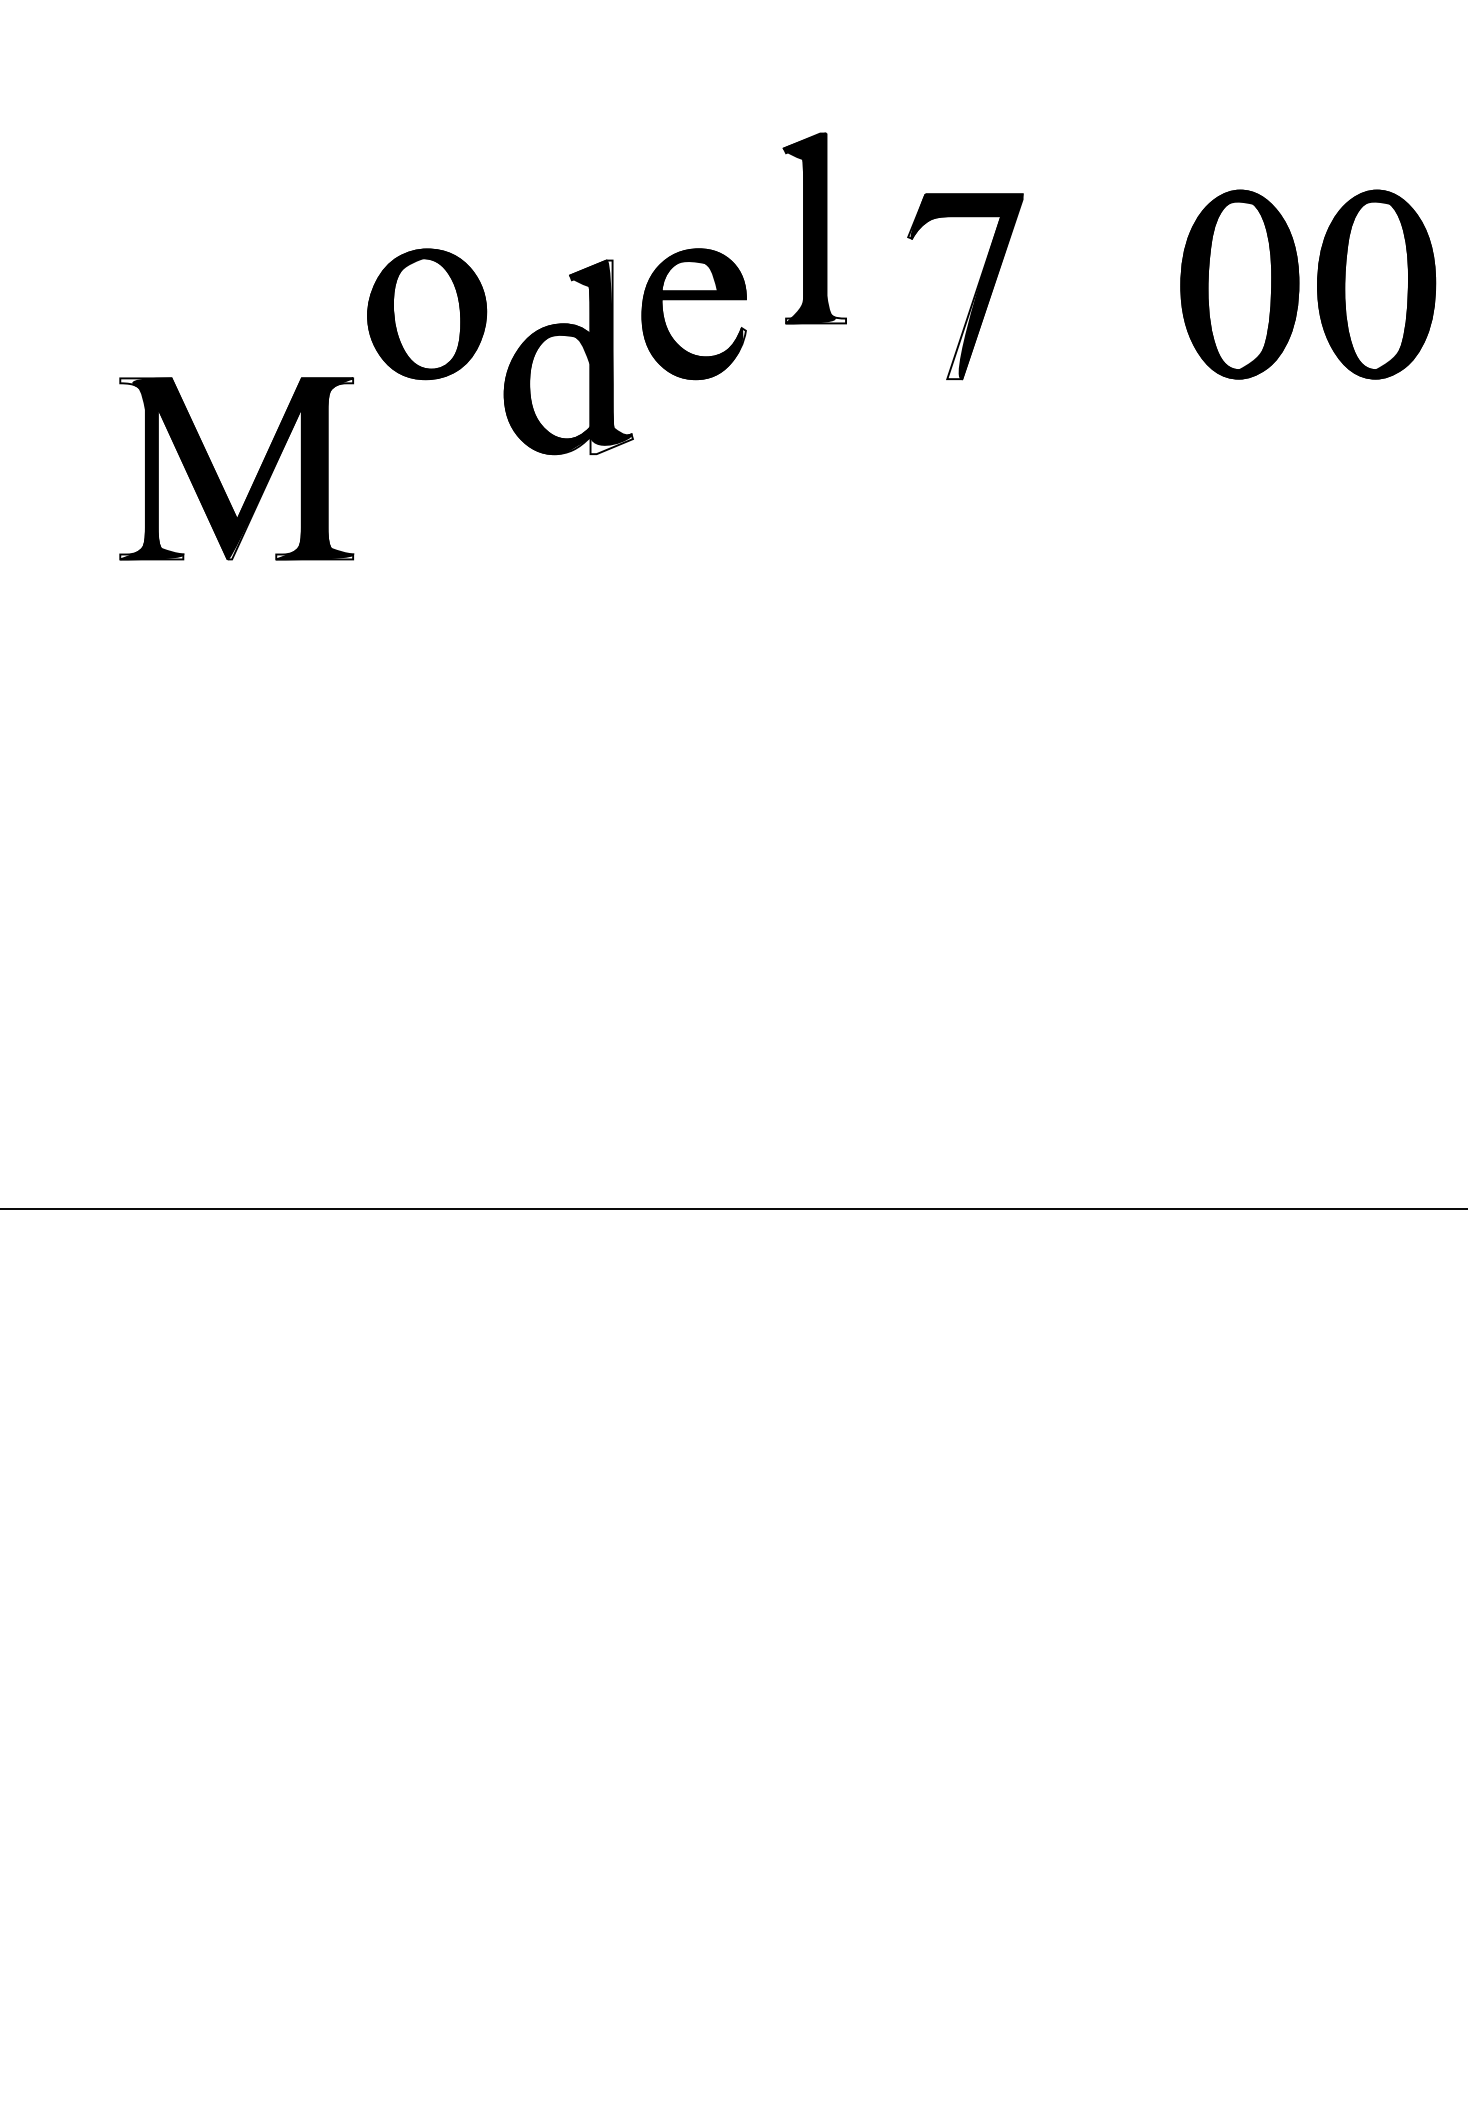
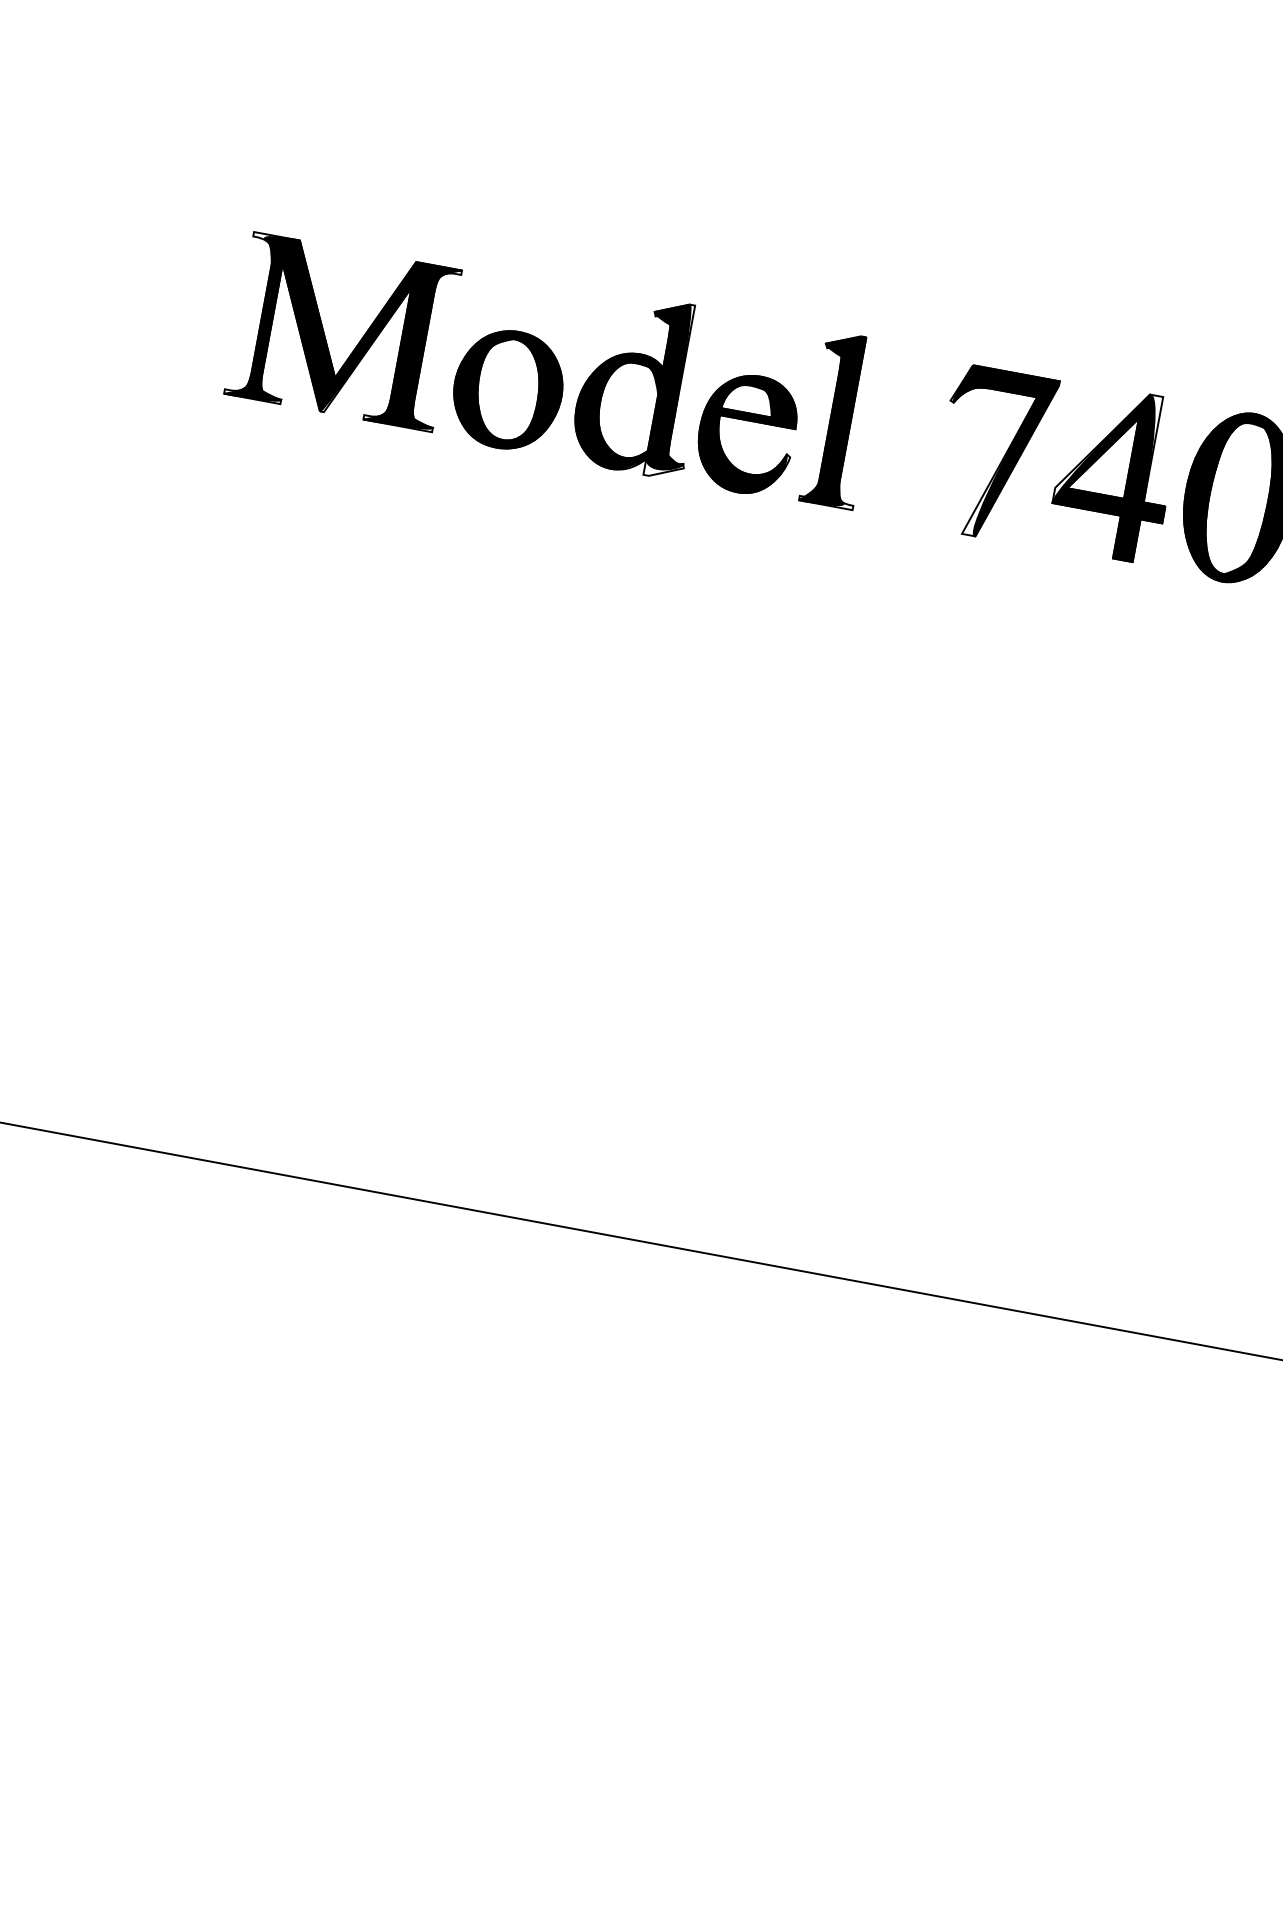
part: (814, 228) -> (840, 420), moved
part: (1100, 282) -> (1114, 472), added
part: (568, 357) -> (639, 384), moved
part: (218, 476) -> (325, 335), moved

